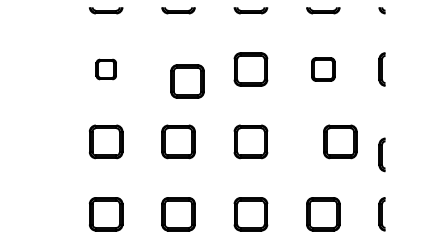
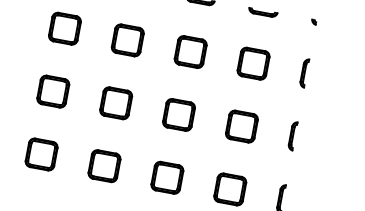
part: (106, 69) -> (65, 28), size x1.67
part: (323, 69) -> (253, 63), size x1.43
part: (187, 81) -> (127, 40), moved
part: (340, 141) -> (242, 126), moved
part: (381, 154) -> (292, 135), moved

